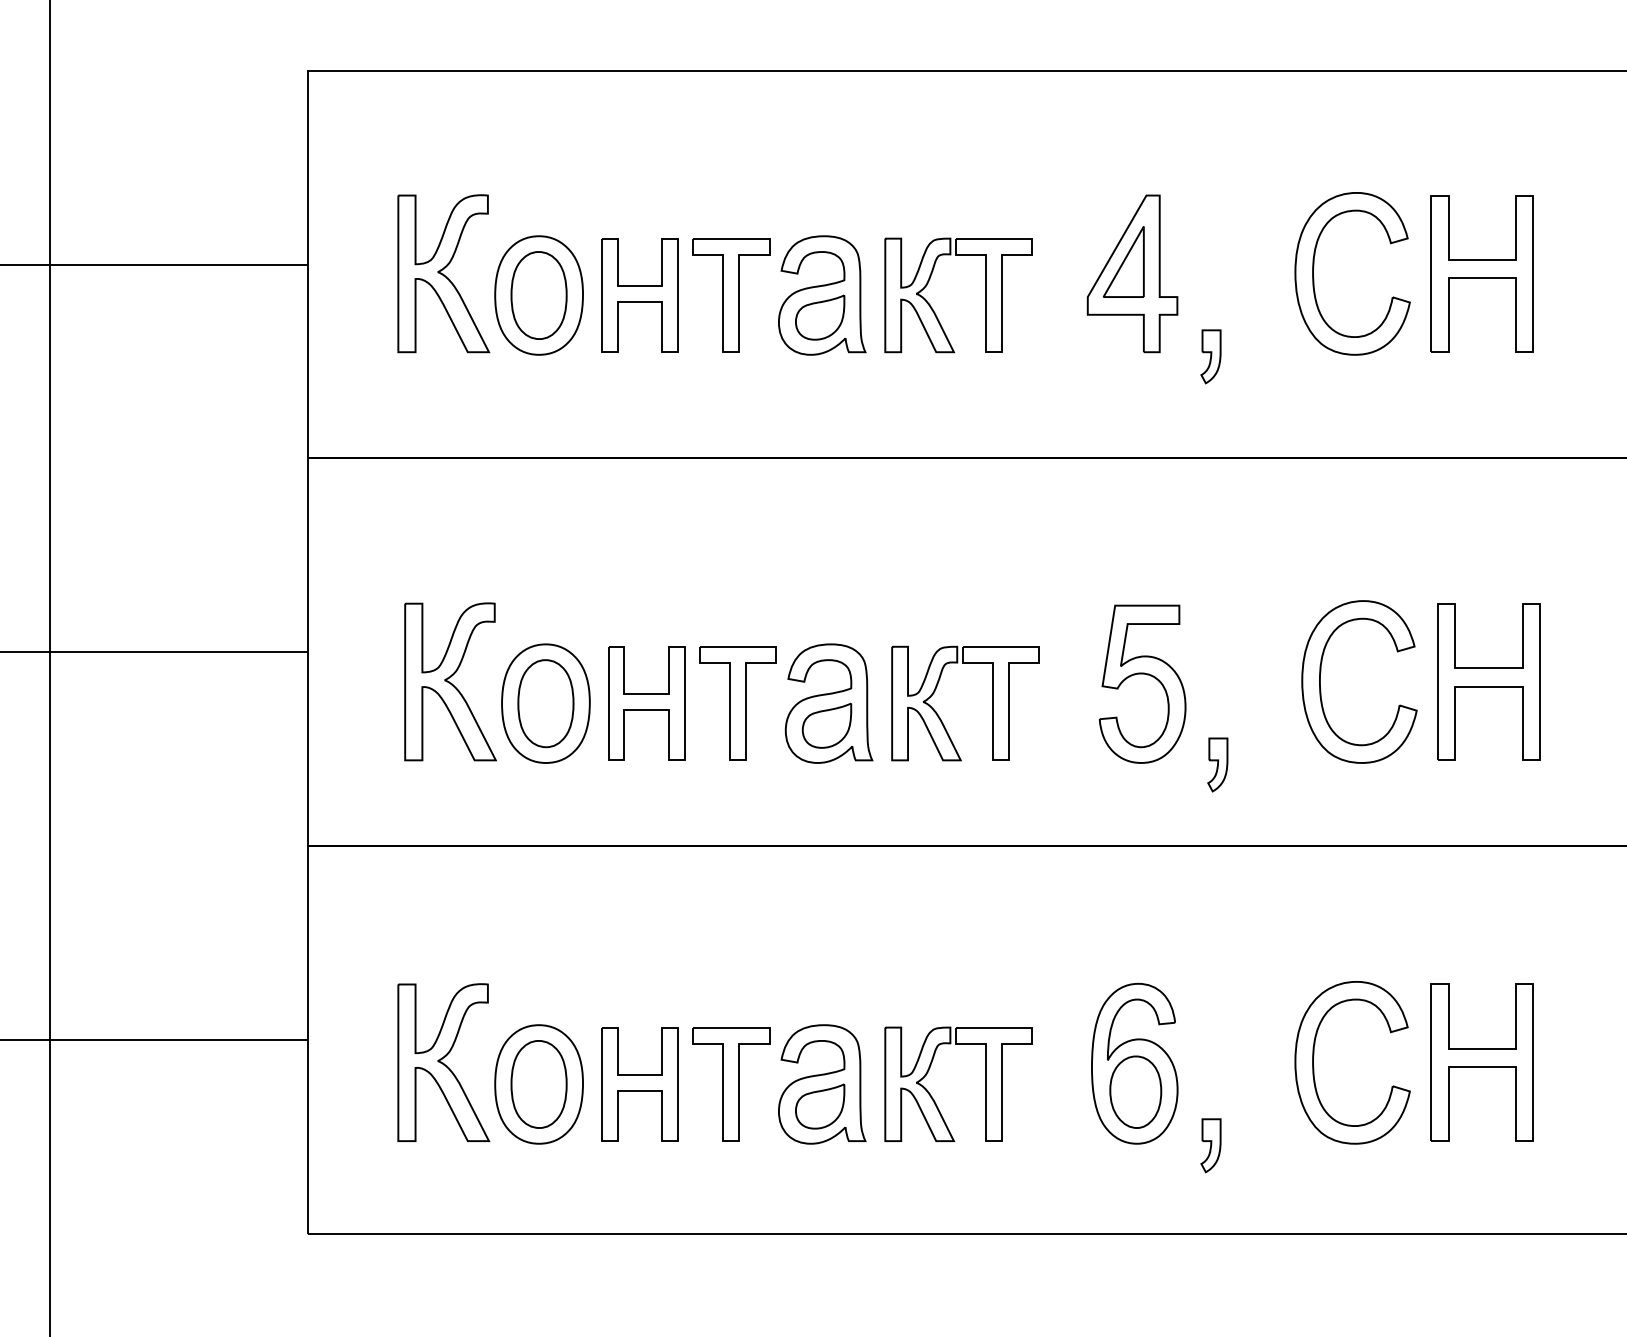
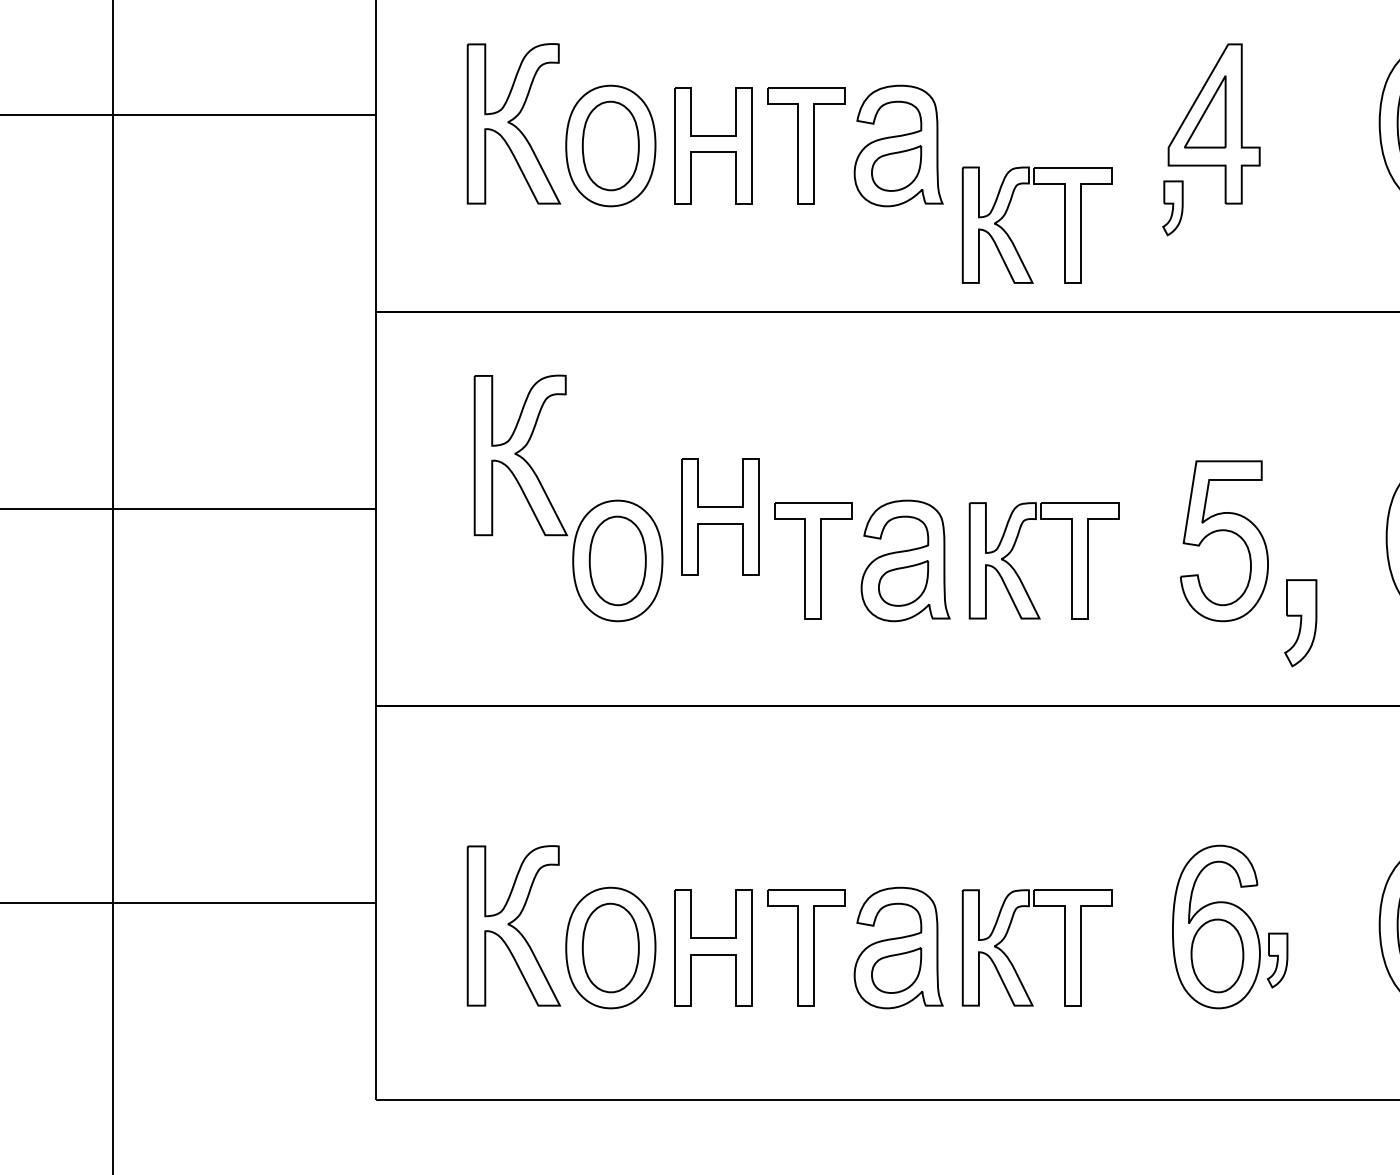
part: (985, 295) -> (1064, 225), moved
part: (1210, 356) -> (1172, 208), moved
part: (450, 681) -> (520, 455), moved
part: (646, 703) -> (720, 517), moved
part: (1217, 764) -> (1300, 622), size x1.6
part: (1210, 1145) -> (1277, 960), moved

